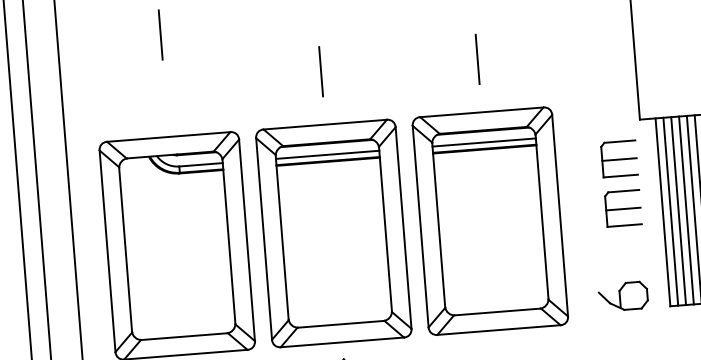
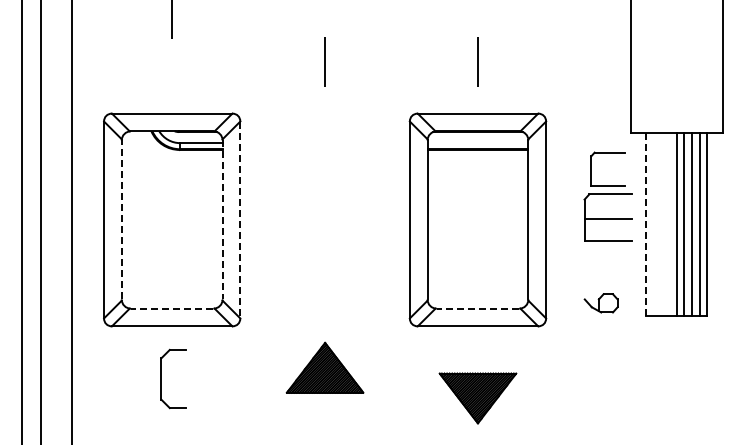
line: (483, 142) -> (477, 143), removed
line: (618, 160) -> (607, 170), removed
part: (622, 208) -> (607, 217), size x1.4
line: (686, 210) -> (669, 224), removed
line: (670, 211) -> (653, 224), removed
line: (678, 211) -> (661, 224), removed
line: (663, 212) -> (646, 224), solid -> dashed
part: (333, 233) -> (324, 219), removed
line: (247, 240) -> (240, 220), solid -> dashed
line: (228, 241) -> (222, 219), solid -> dashed
line: (125, 249) -> (121, 219), solid -> dashed
part: (622, 296) -> (600, 303), size x0.7
line: (497, 311) -> (477, 308), solid -> dashed
line: (183, 336) -> (171, 308), solid -> dashed

